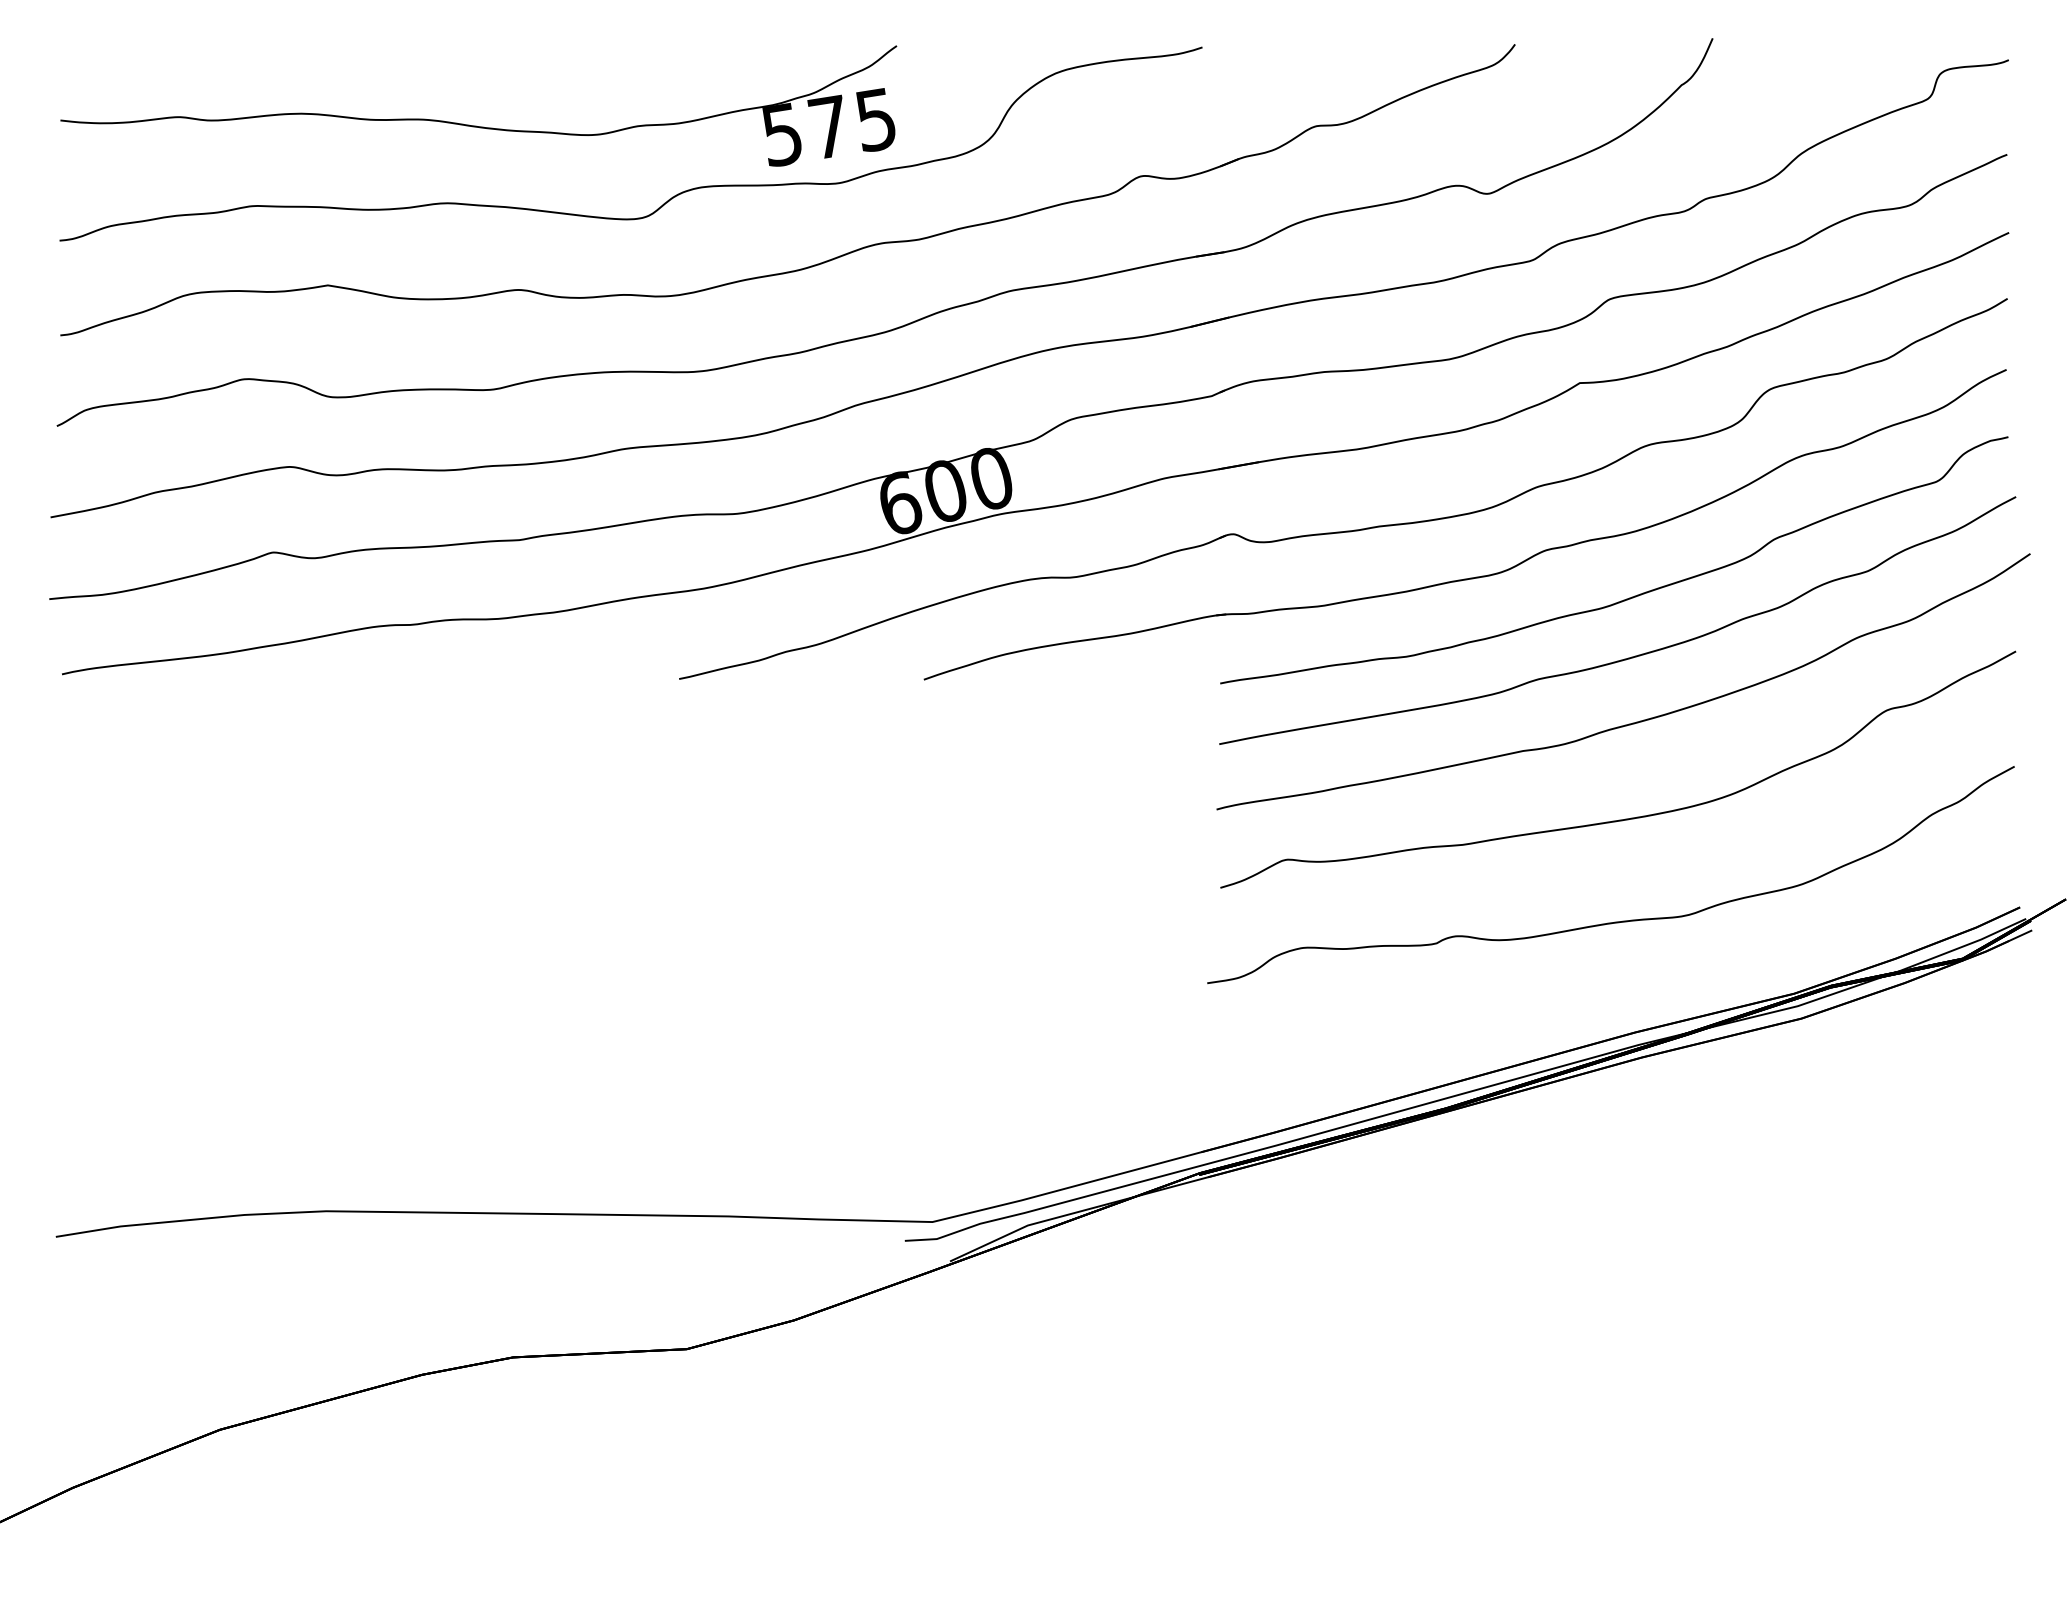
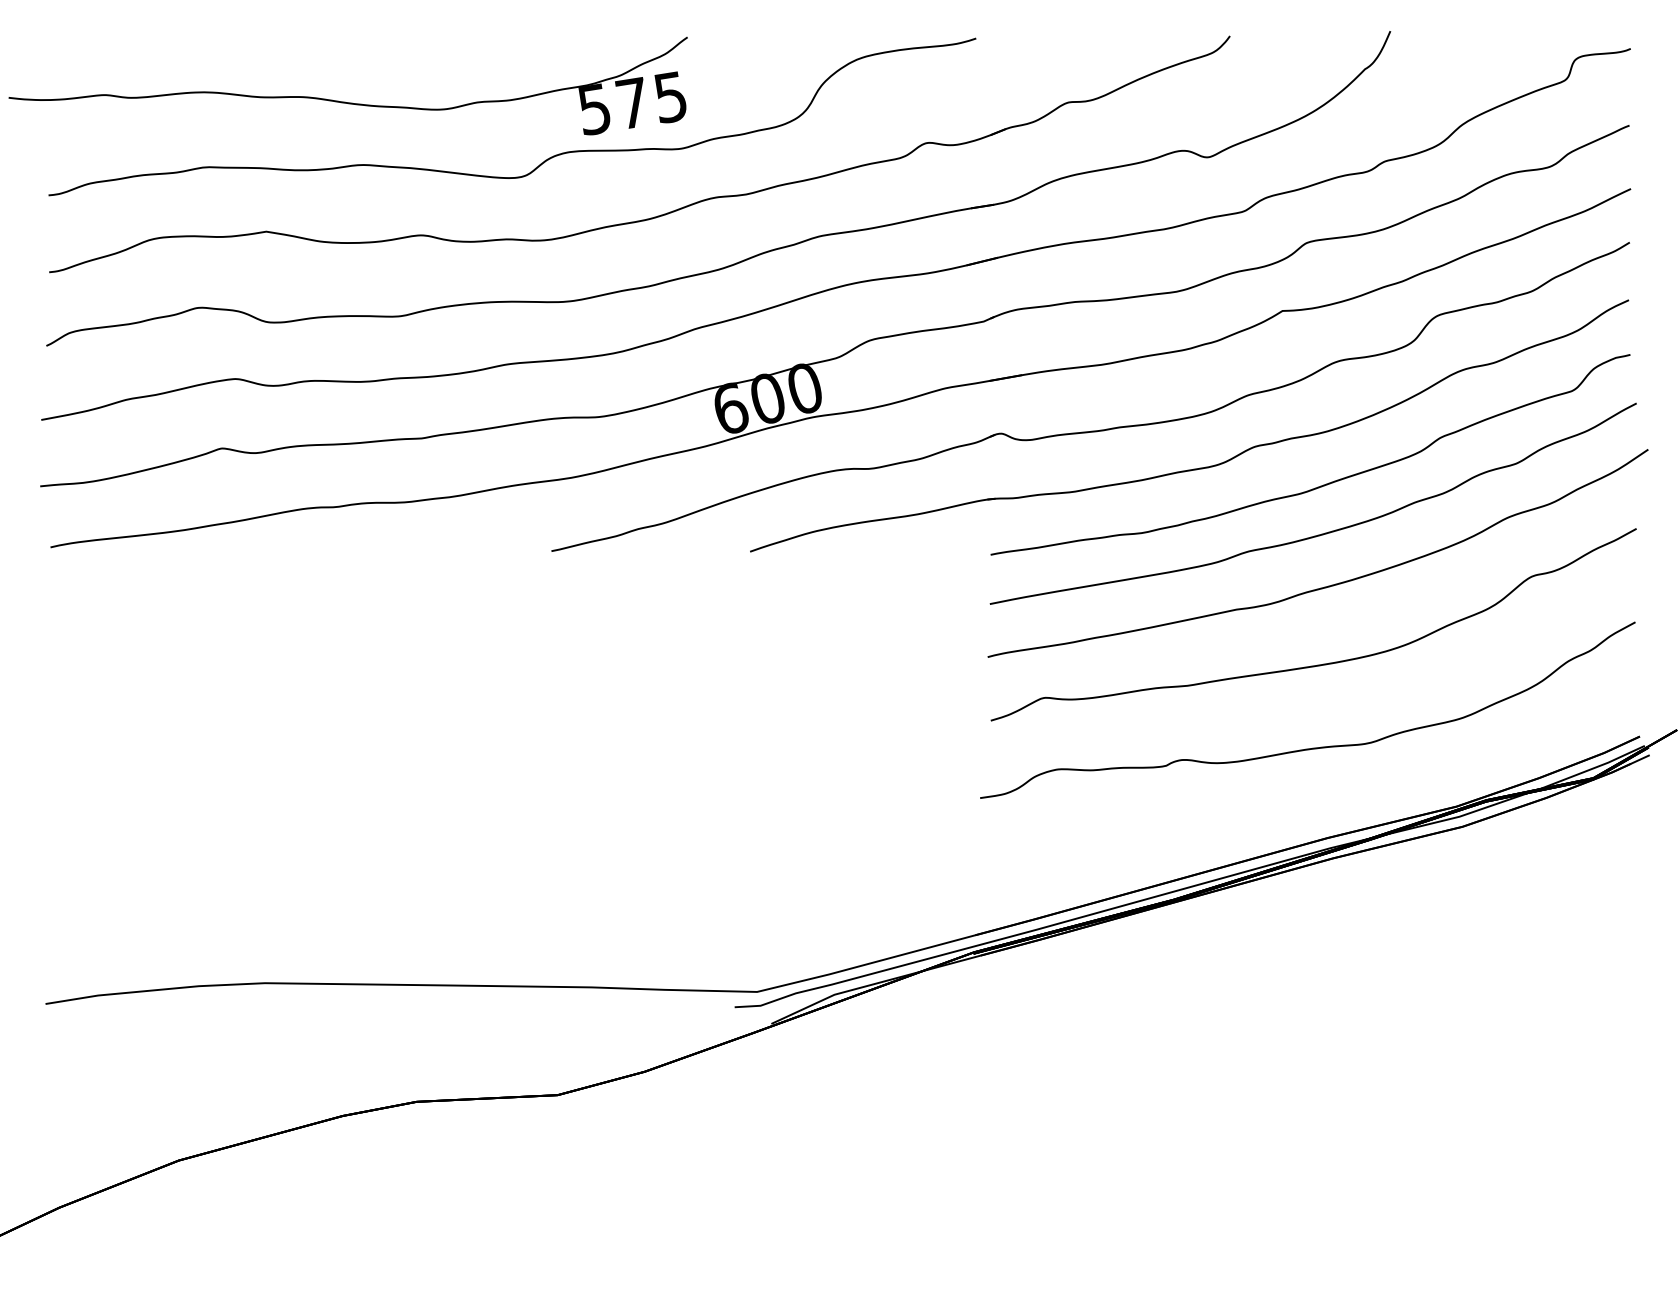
part: (476, 125) -> (346, 101), moved

